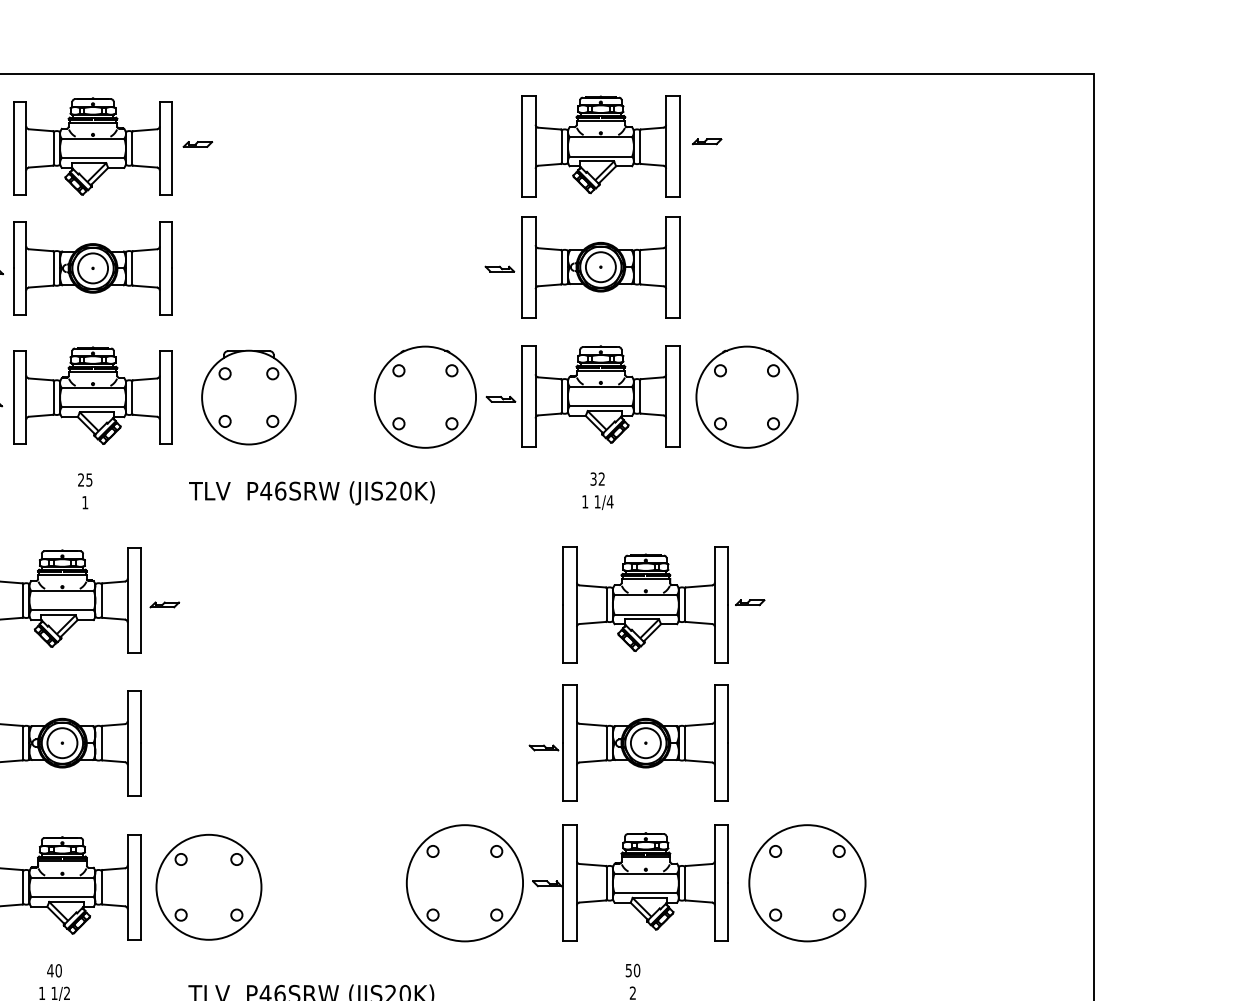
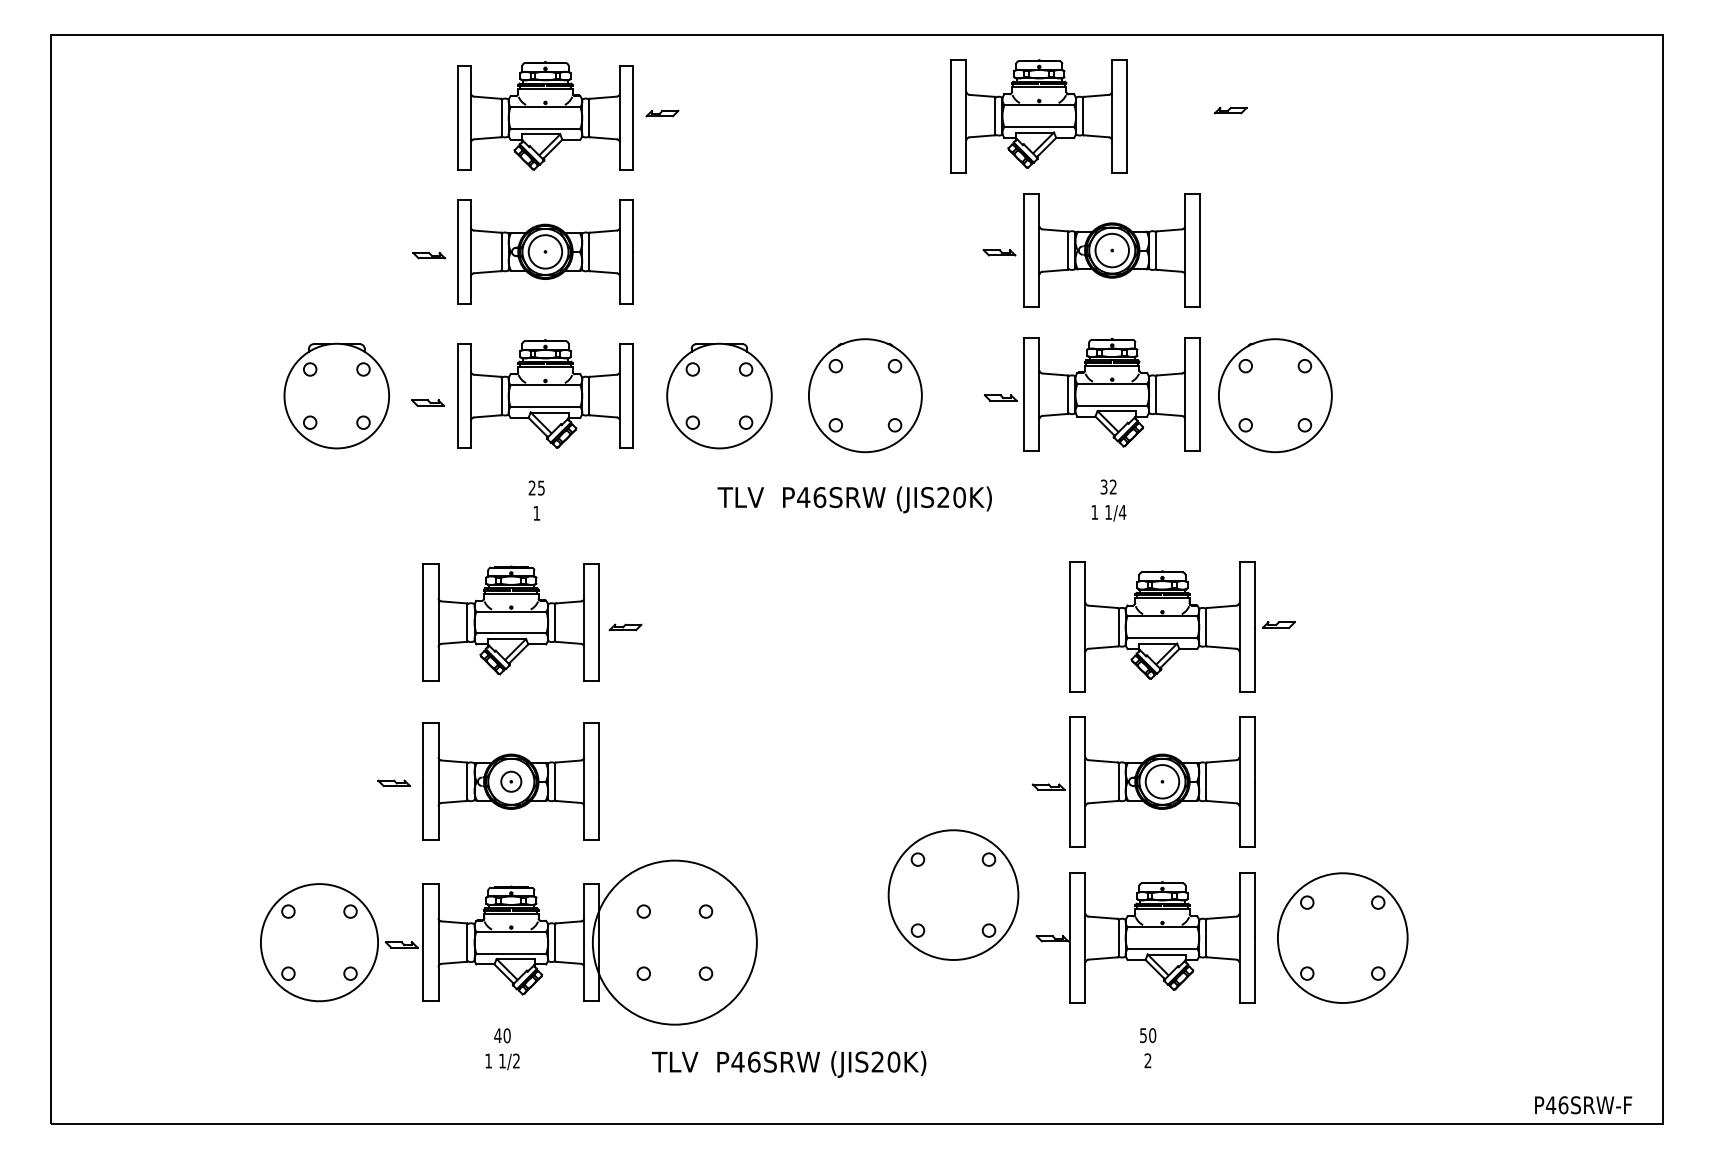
part: (600, 147) -> (1038, 116), moved
part: (425, 397) -> (865, 395), moved
text: (311, 492) -> (854, 499), moved
circle: (62, 742) -> (511, 781), size x0.6
part: (464, 882) -> (953, 894), moved
circle: (208, 887) -> (674, 942), size x1.4

